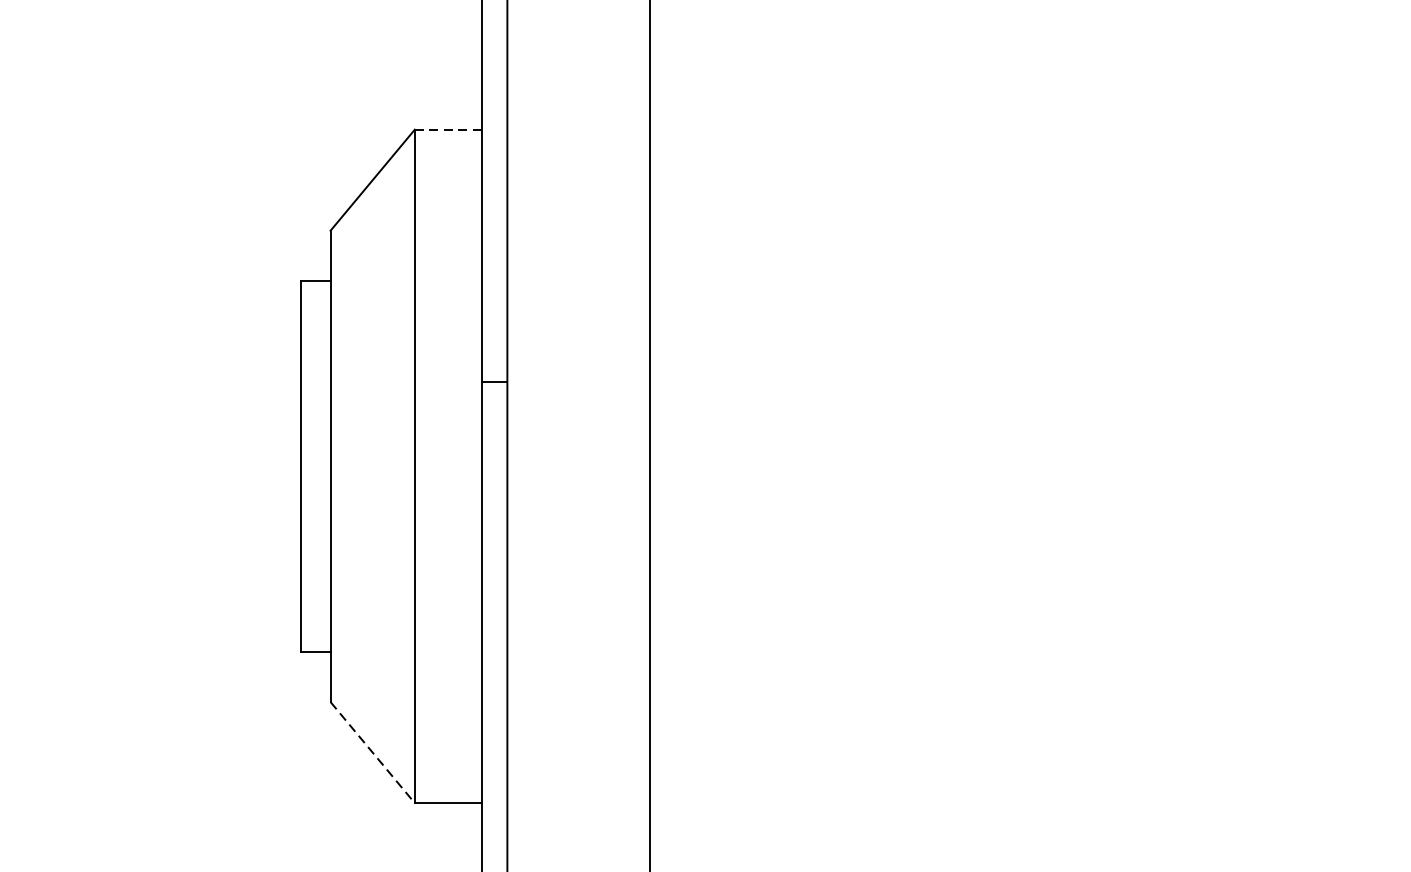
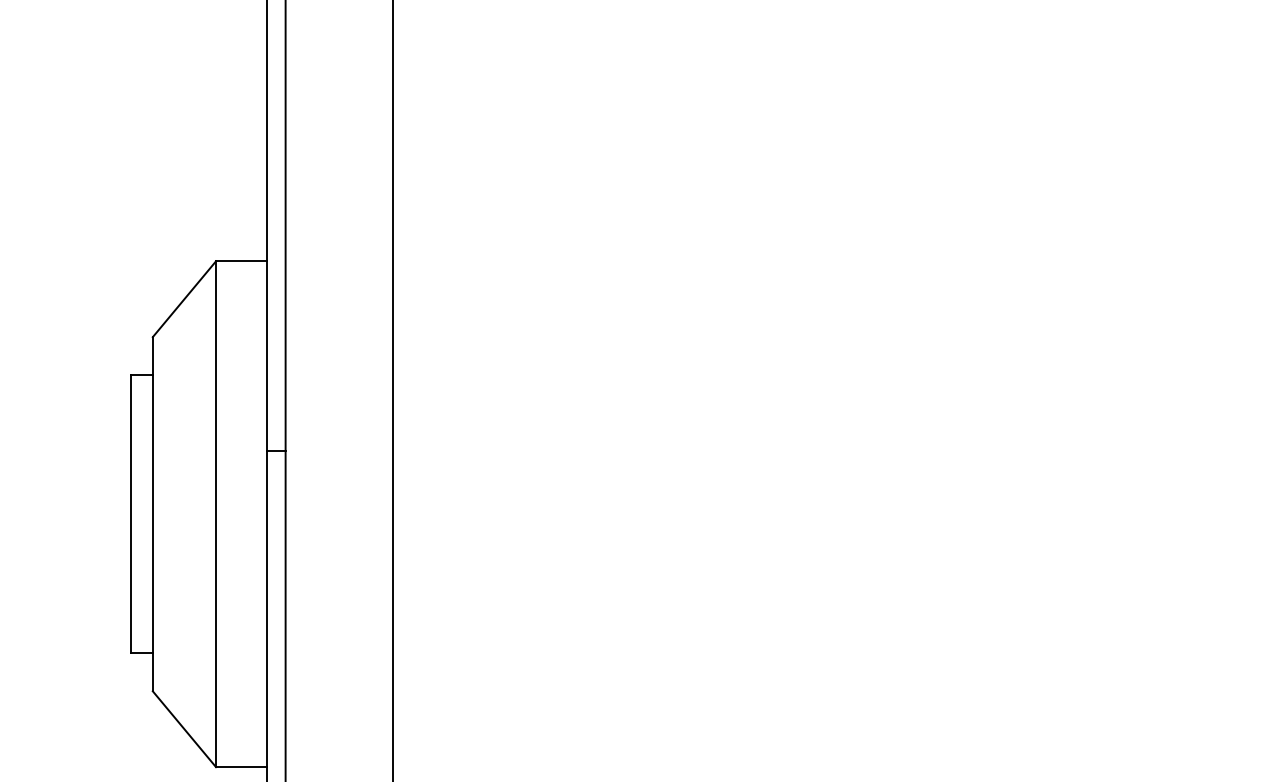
line: (447, 130) -> (240, 261), dashed -> solid
line: (372, 752) -> (184, 729), dashed -> solid

